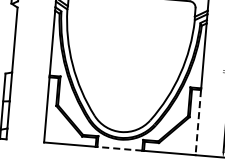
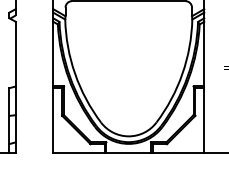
line: (198, 123) -> (204, 121), dashed -> solid
line: (119, 149) -> (128, 153), dashed -> solid

